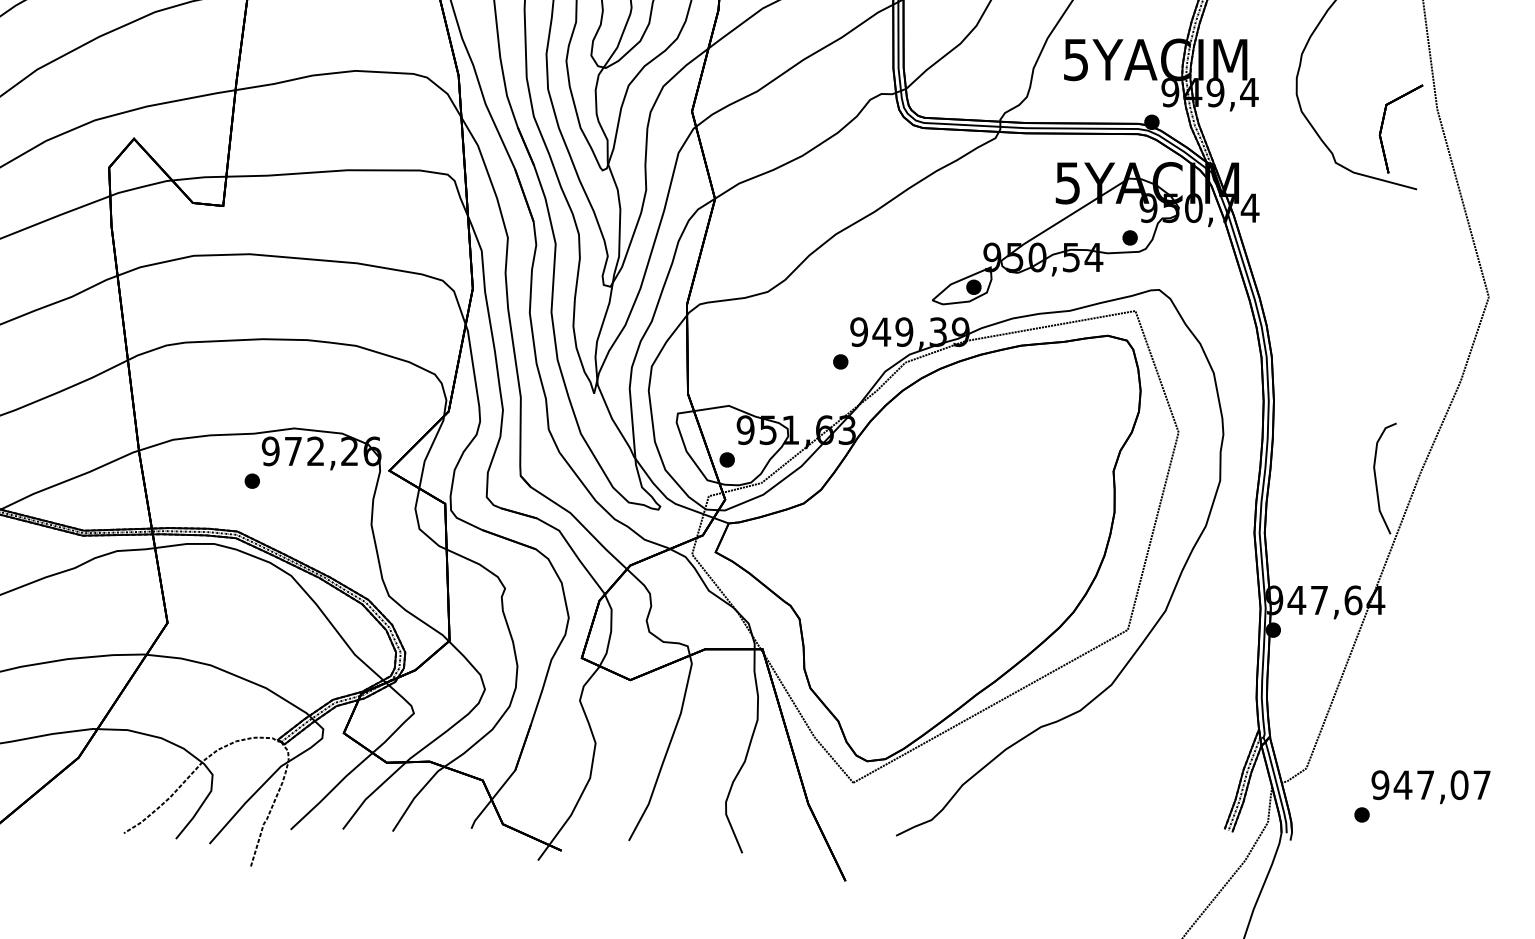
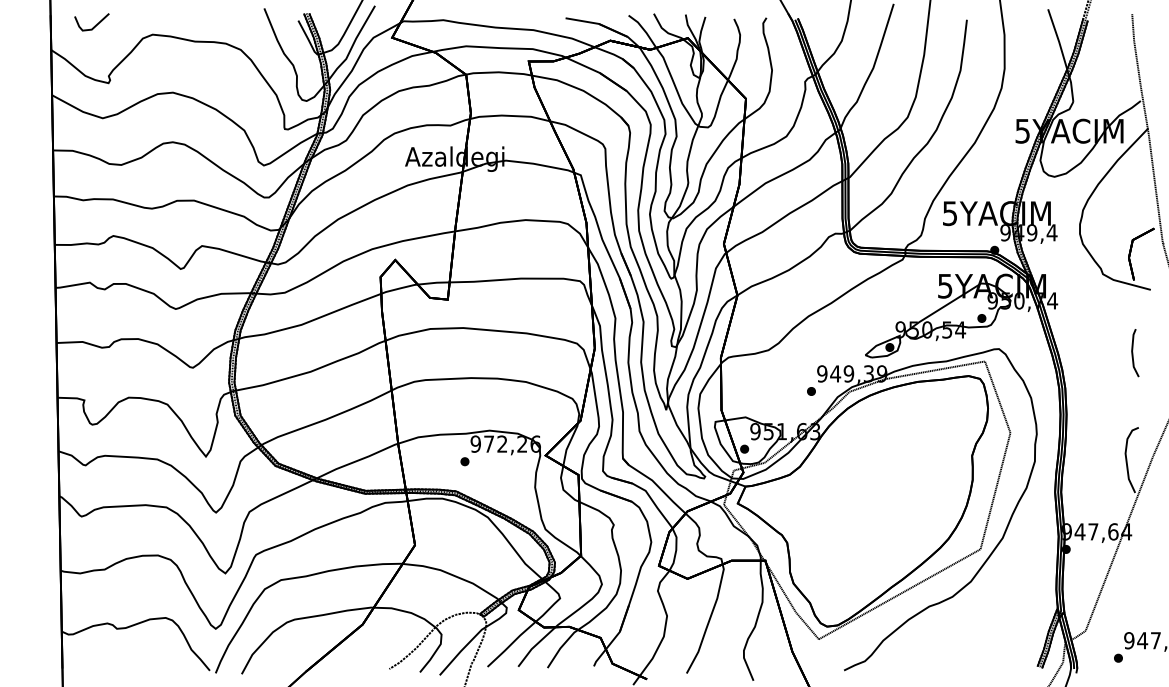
line: (1387, 297) -> (1133, 353), added

